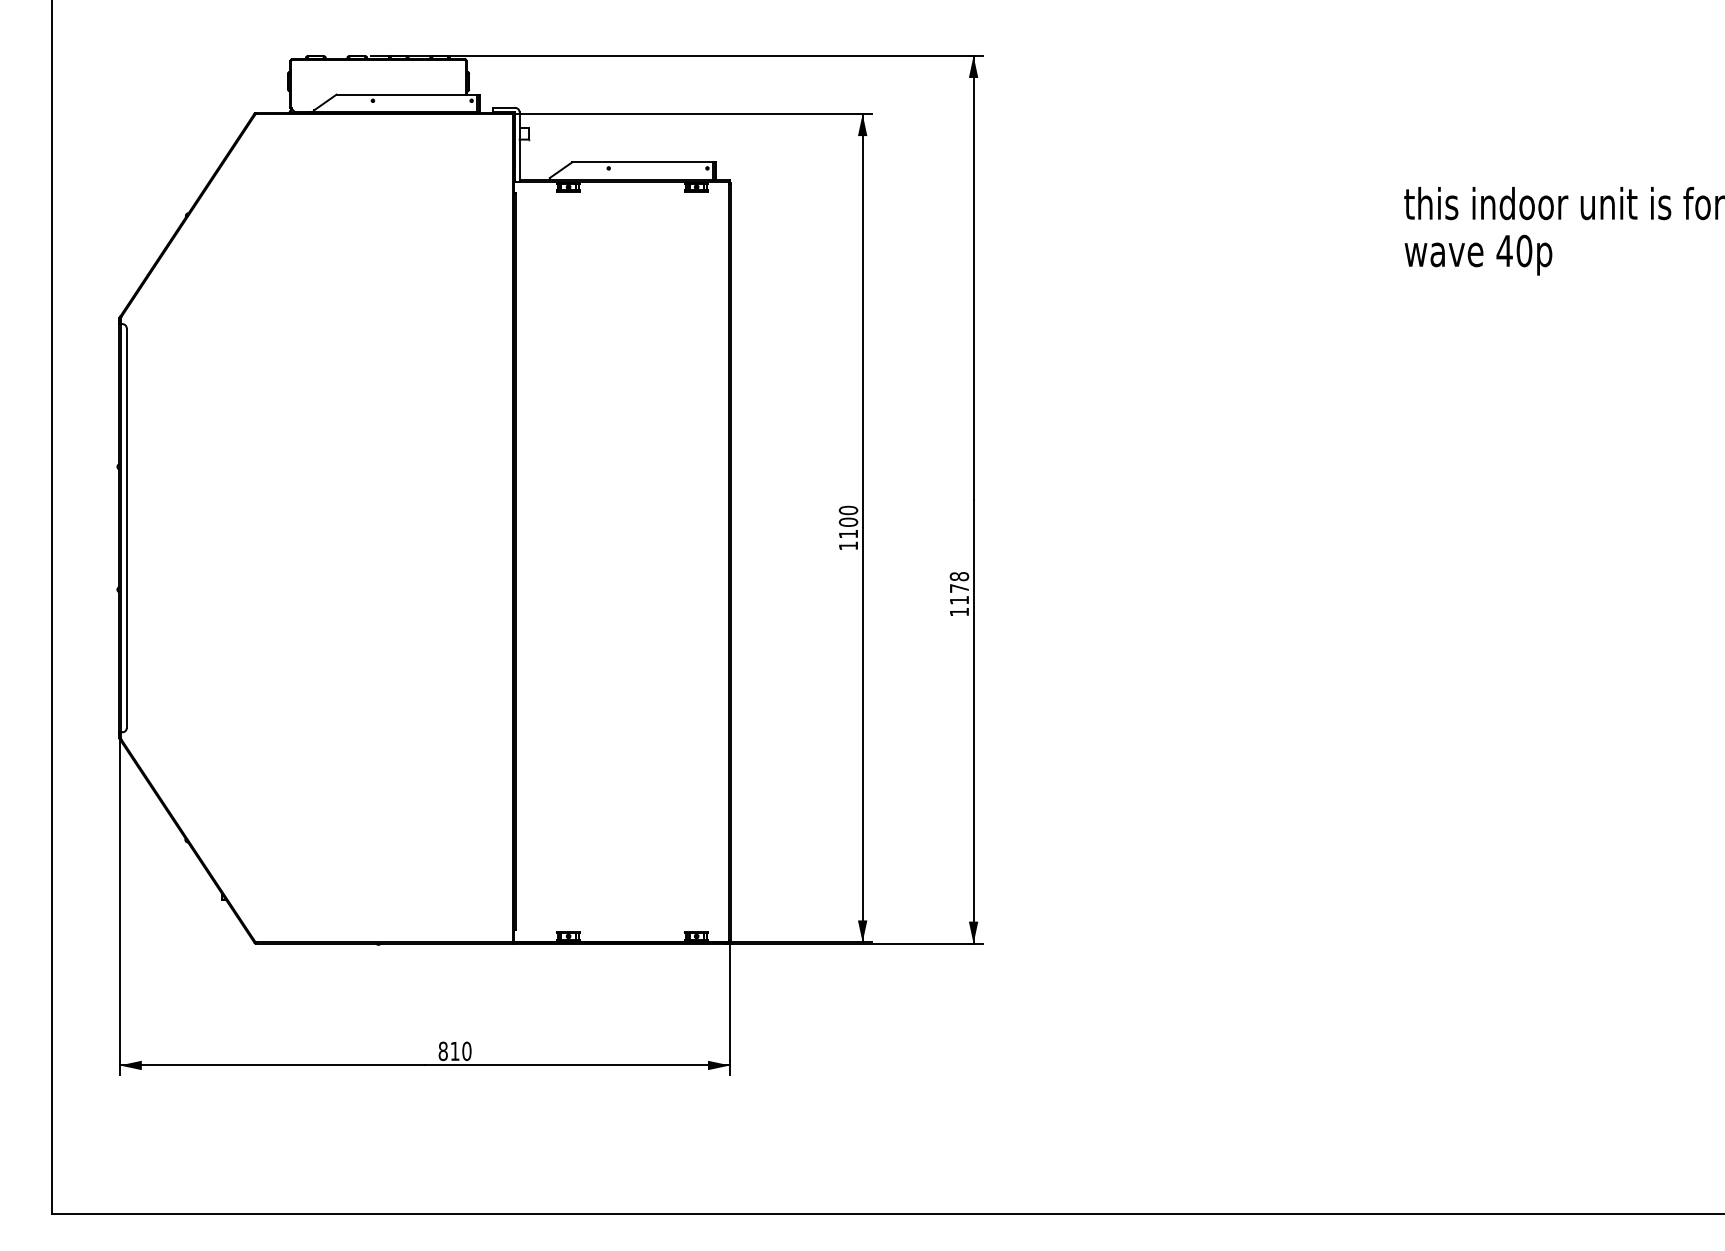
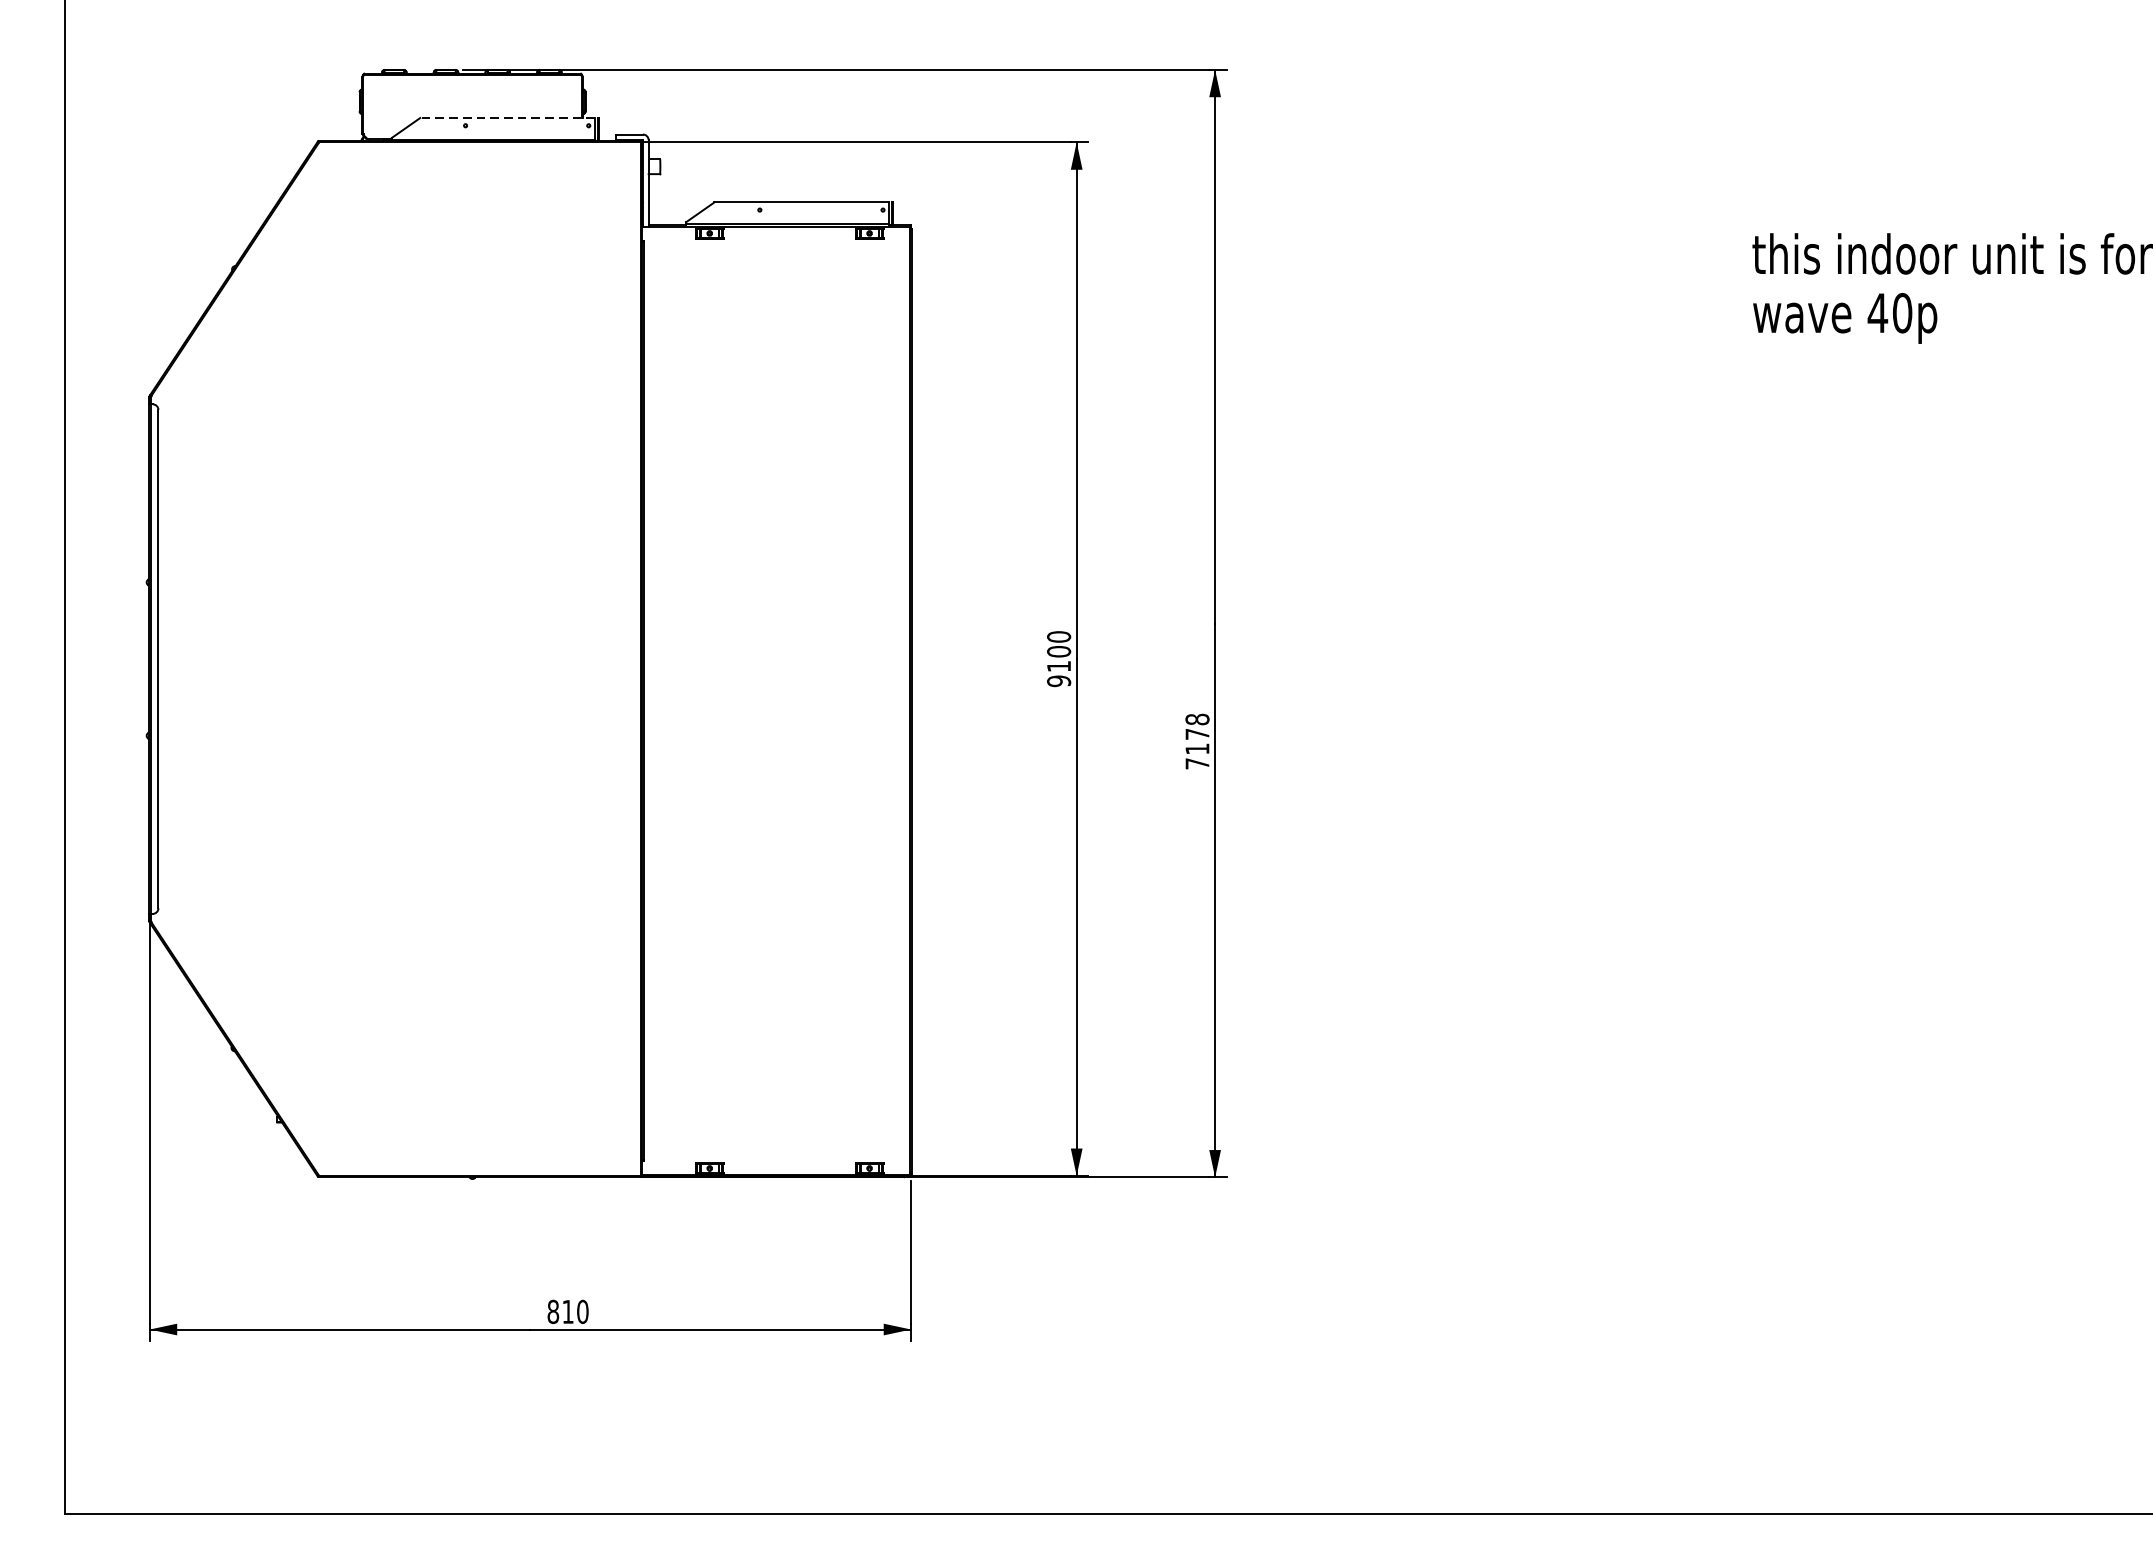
line: (406, 94) -> (507, 117), solid -> dashed
text: (848, 545) -> (1059, 680), 1100 -> 9100
text: (959, 611) -> (1197, 763), 1178 -> 7178

